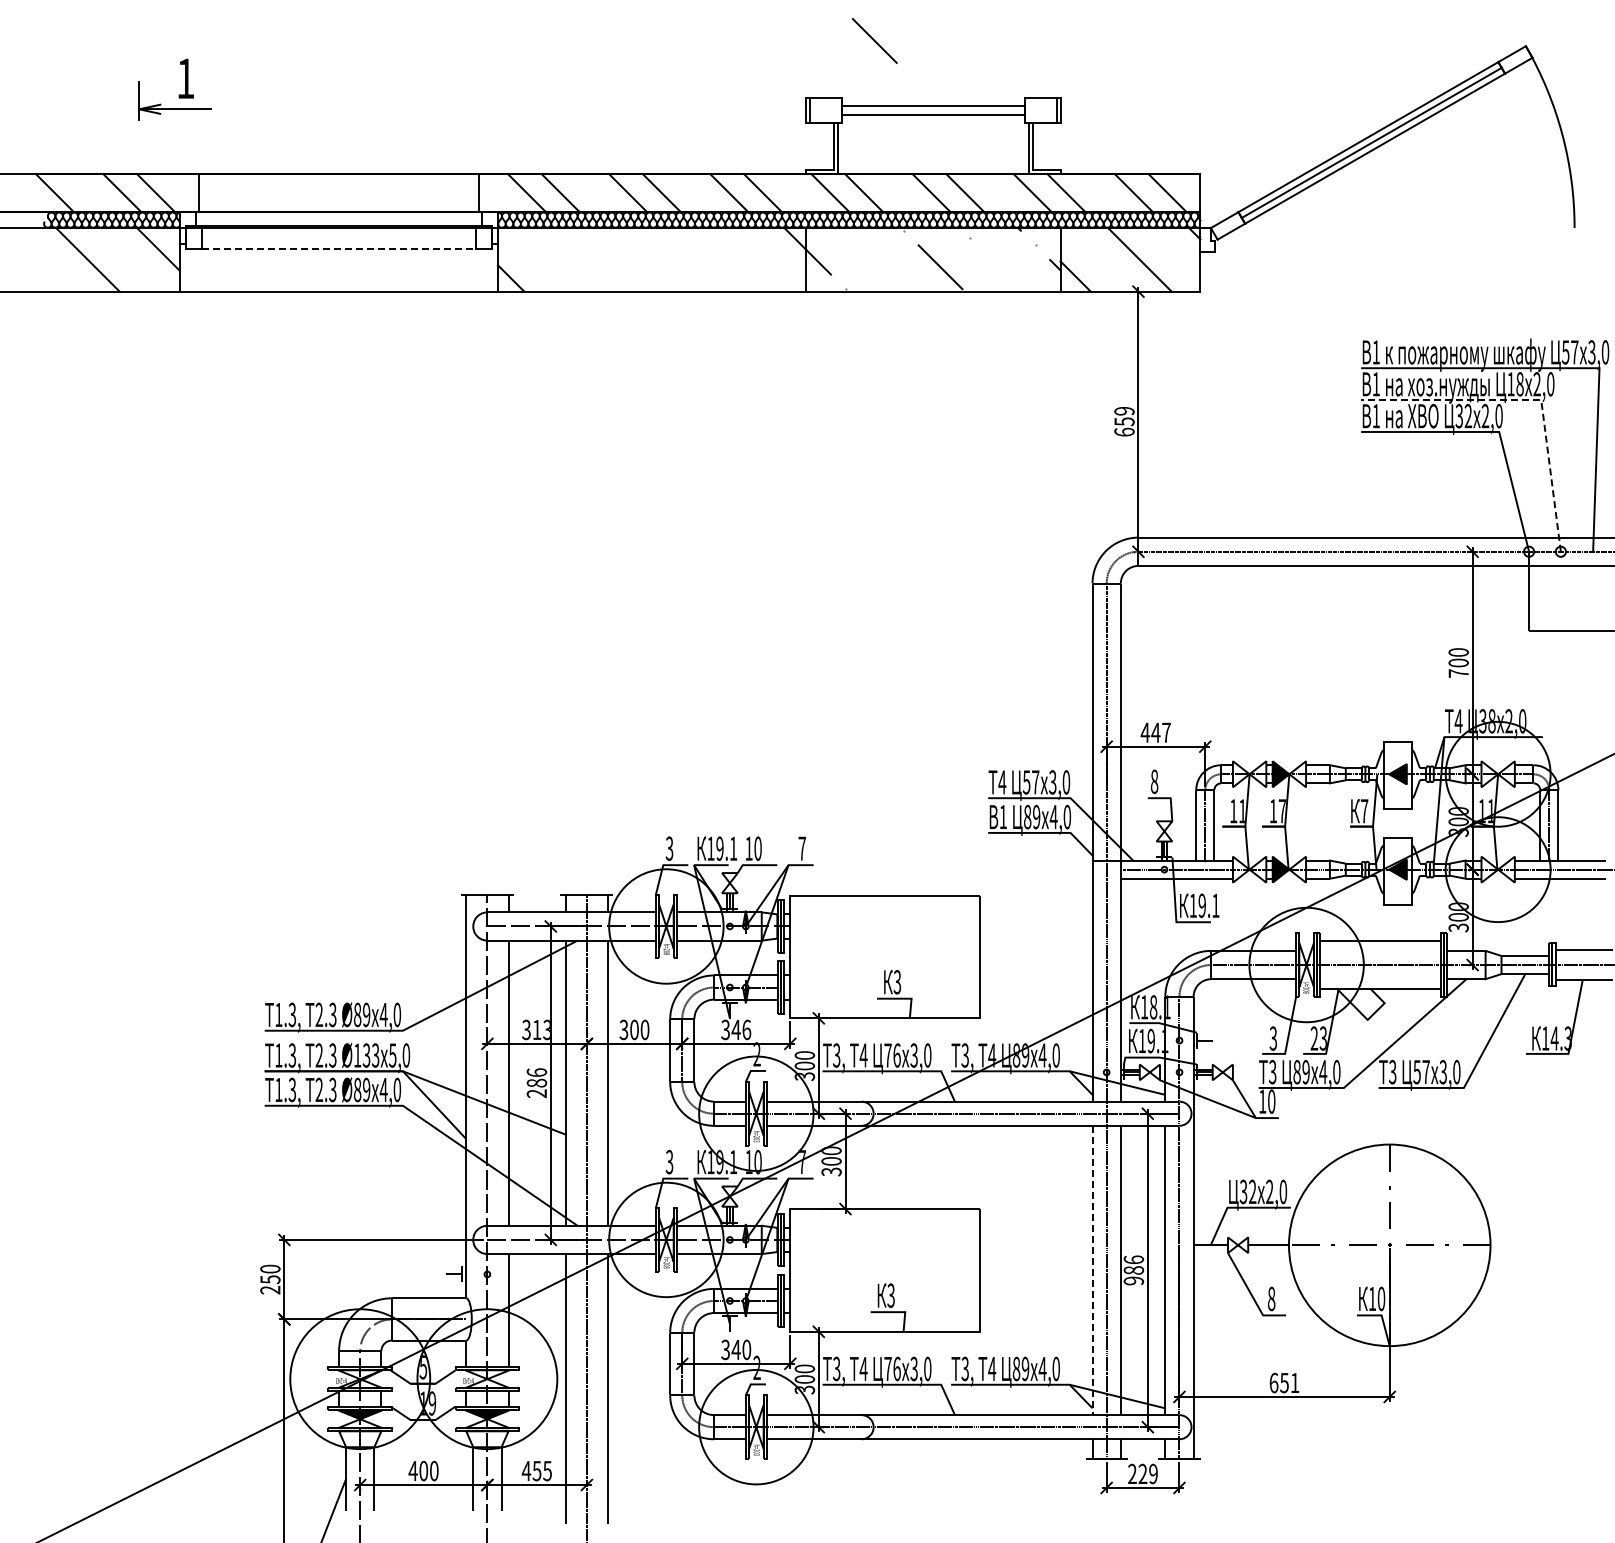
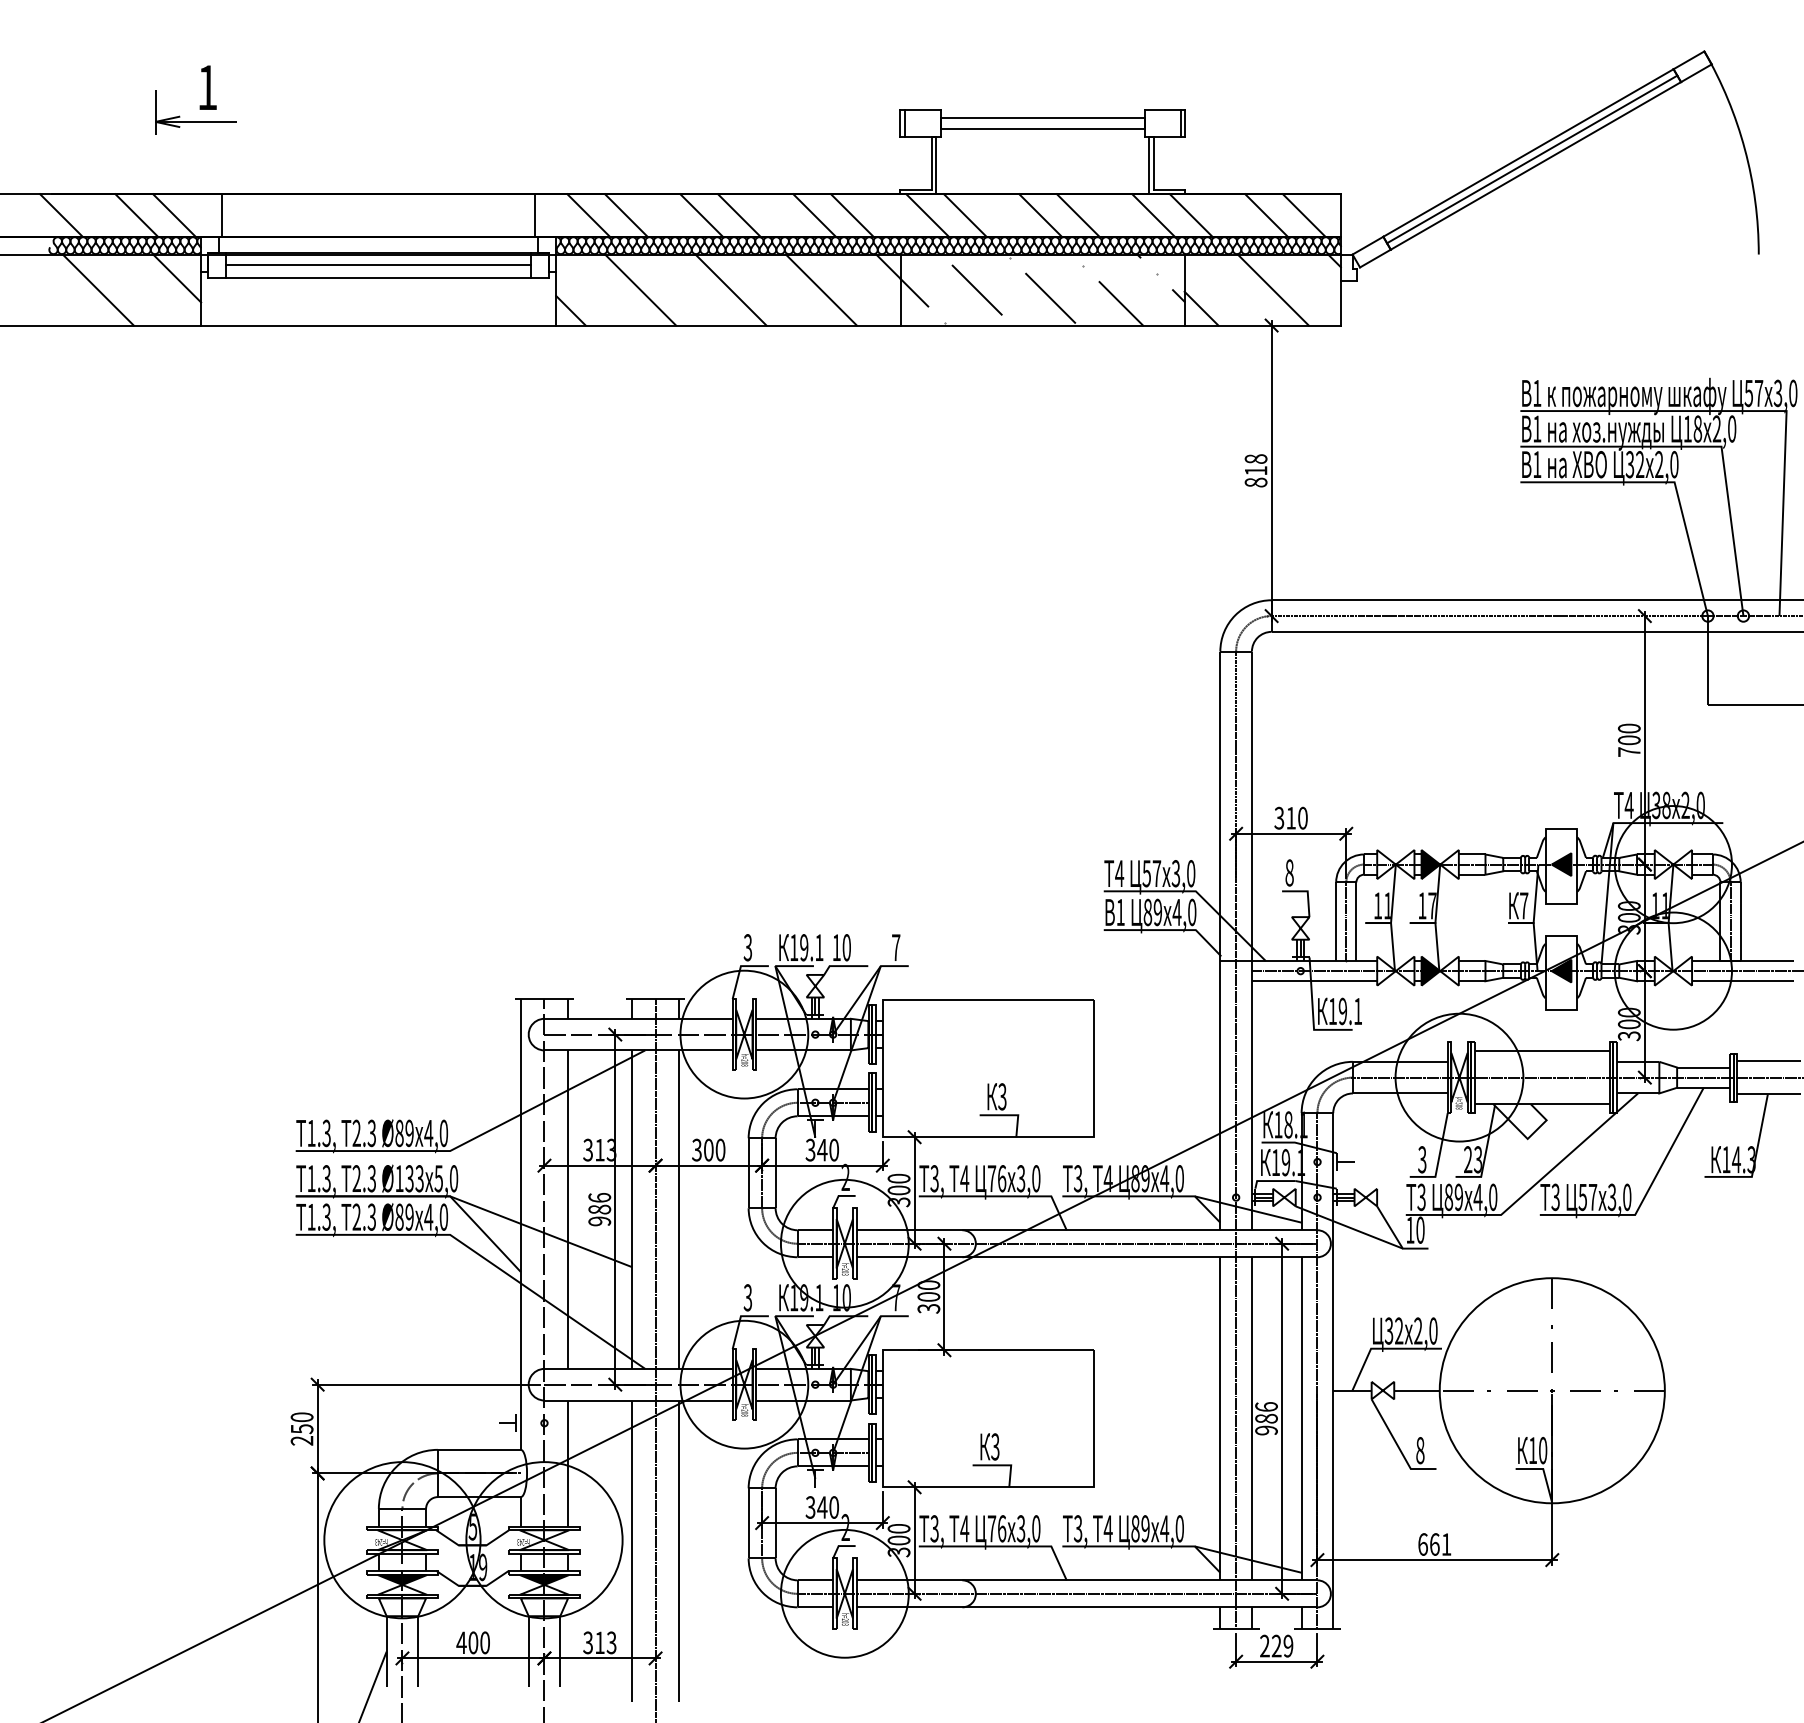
line: (874, 40) -> (976, 289), moved
line: (338, 237) -> (378, 265), added
line: (338, 248) -> (378, 277), dashed -> solid
line: (573, 259) -> (640, 289), added
line: (654, 259) -> (731, 289), added
line: (735, 259) -> (821, 289), added
line: (1003, 271) -> (1120, 303), added
line: (1527, 400) -> (1706, 447), dashed -> solid
text: (1124, 421) -> (1256, 470), 659 -> 818
text: (1155, 732) -> (1290, 817), 447 -> 310
text: (746, 1029) -> (833, 1149), 346 -> 340
text: (537, 1093) -> (600, 1221), 286 -> 986
line: (1092, 1270) -> (1220, 1418), dashed -> solid
text: (1284, 1382) -> (1434, 1543), 651 -> 661
text: (536, 1470) -> (599, 1642), 455 -> 313

